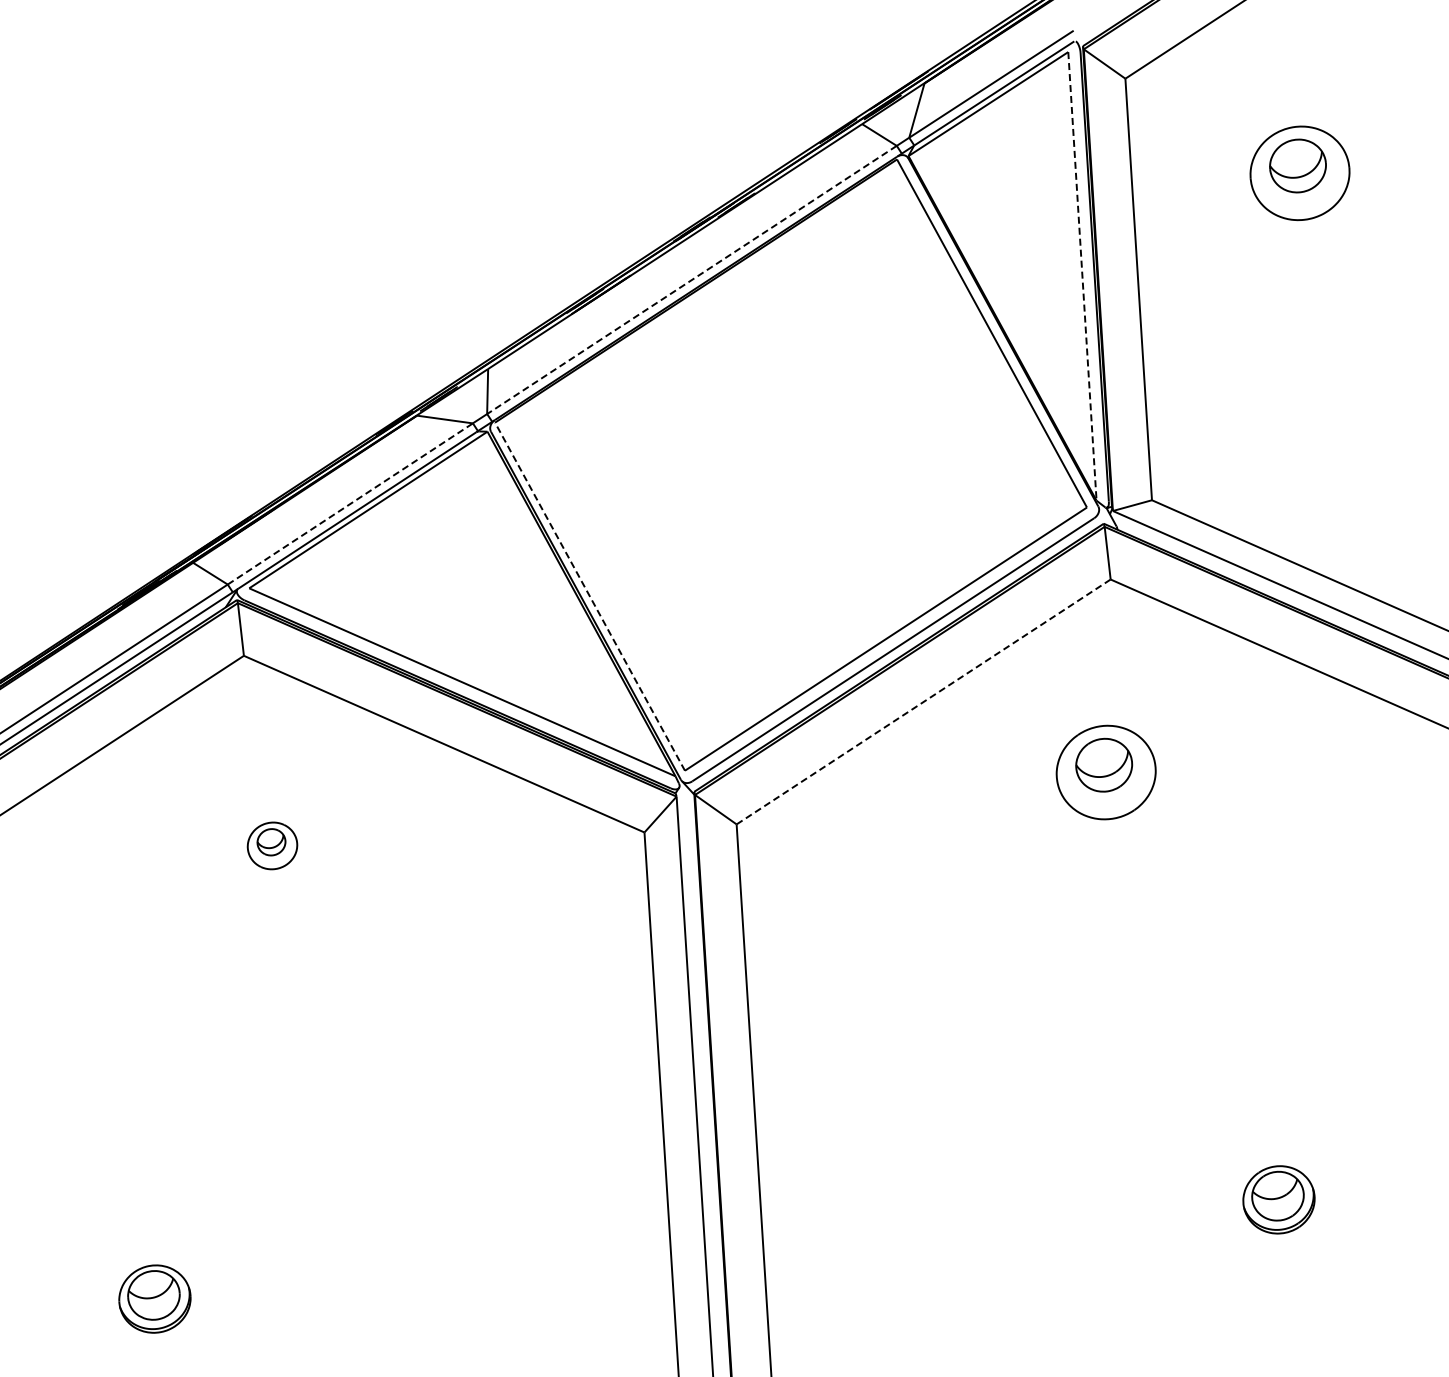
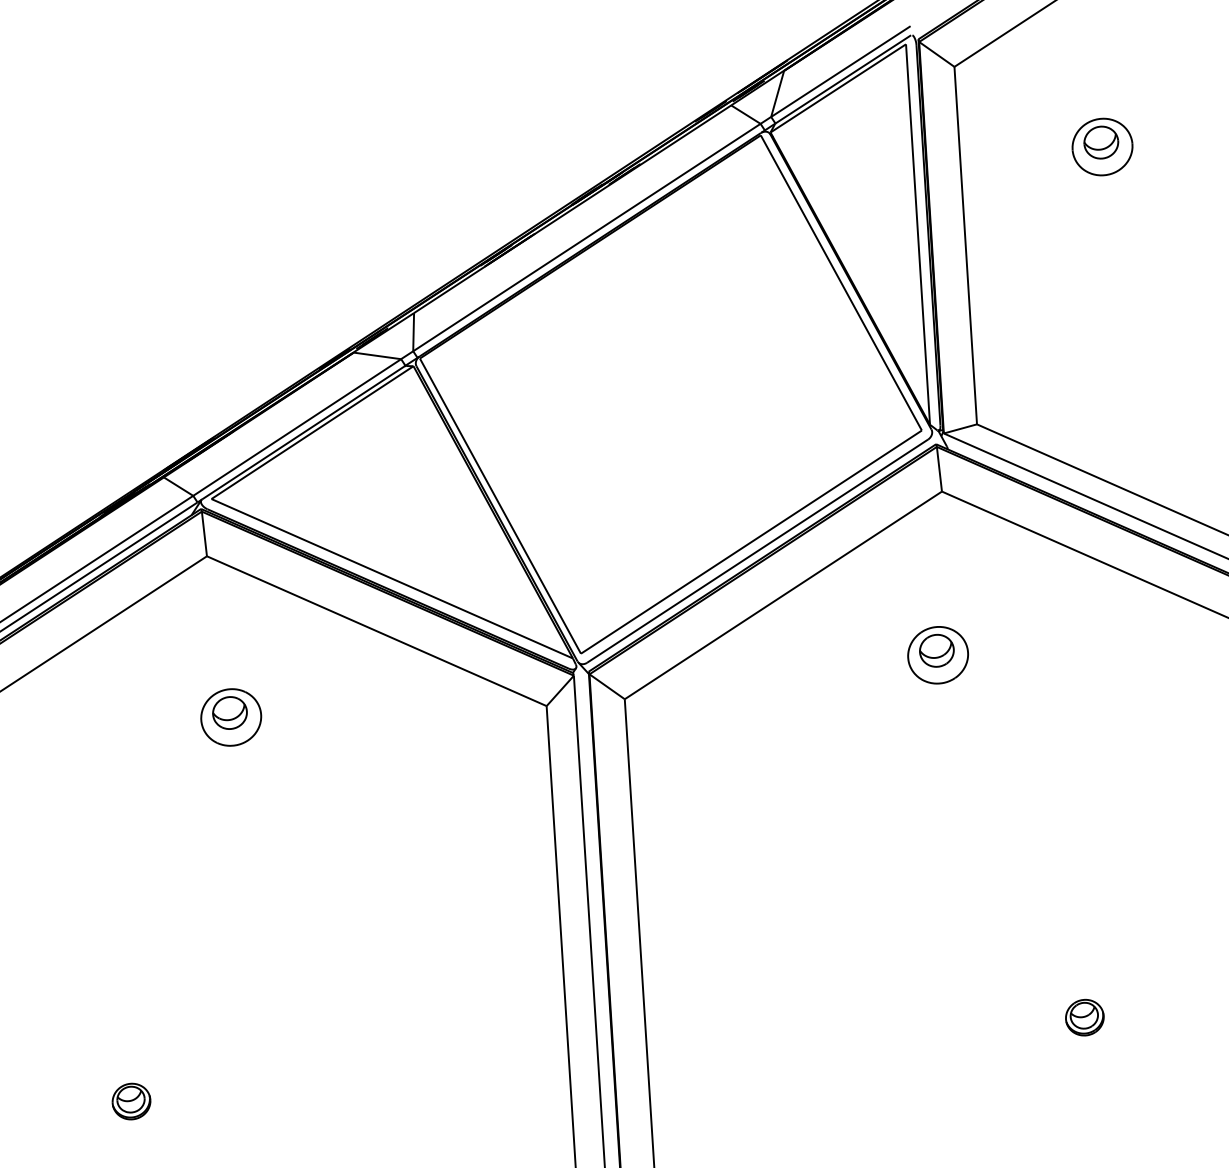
part: (1299, 172) -> (1102, 146), size x0.71
line: (1082, 276) -> (918, 234), dashed -> solid
line: (691, 279) -> (586, 237), dashed -> solid
line: (350, 503) -> (297, 427), dashed -> solid
line: (589, 596) -> (500, 505), dashed -> solid
line: (923, 701) -> (783, 595), dashed -> solid
part: (1105, 772) -> (937, 655), size x0.71
part: (272, 845) -> (231, 717), size x1.43
part: (1279, 1199) -> (1085, 1017), size x0.62
part: (154, 1298) -> (131, 1101), size x0.62

